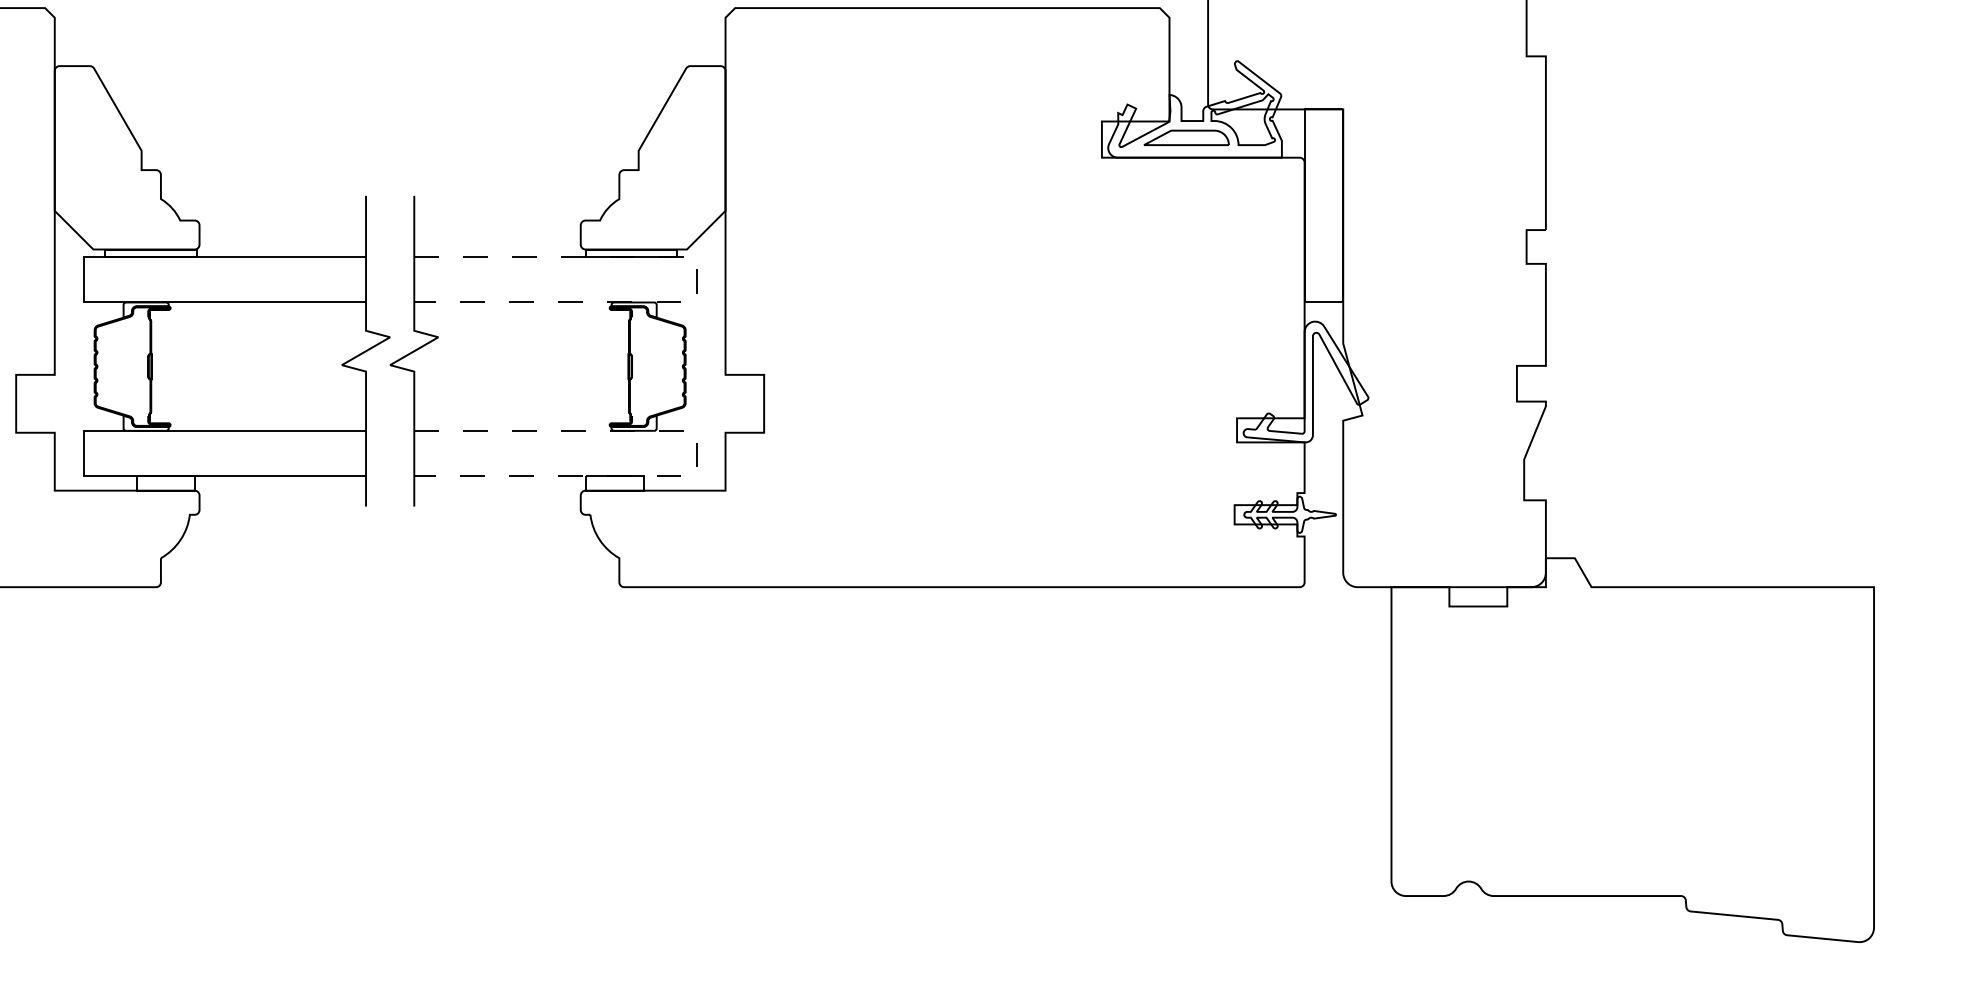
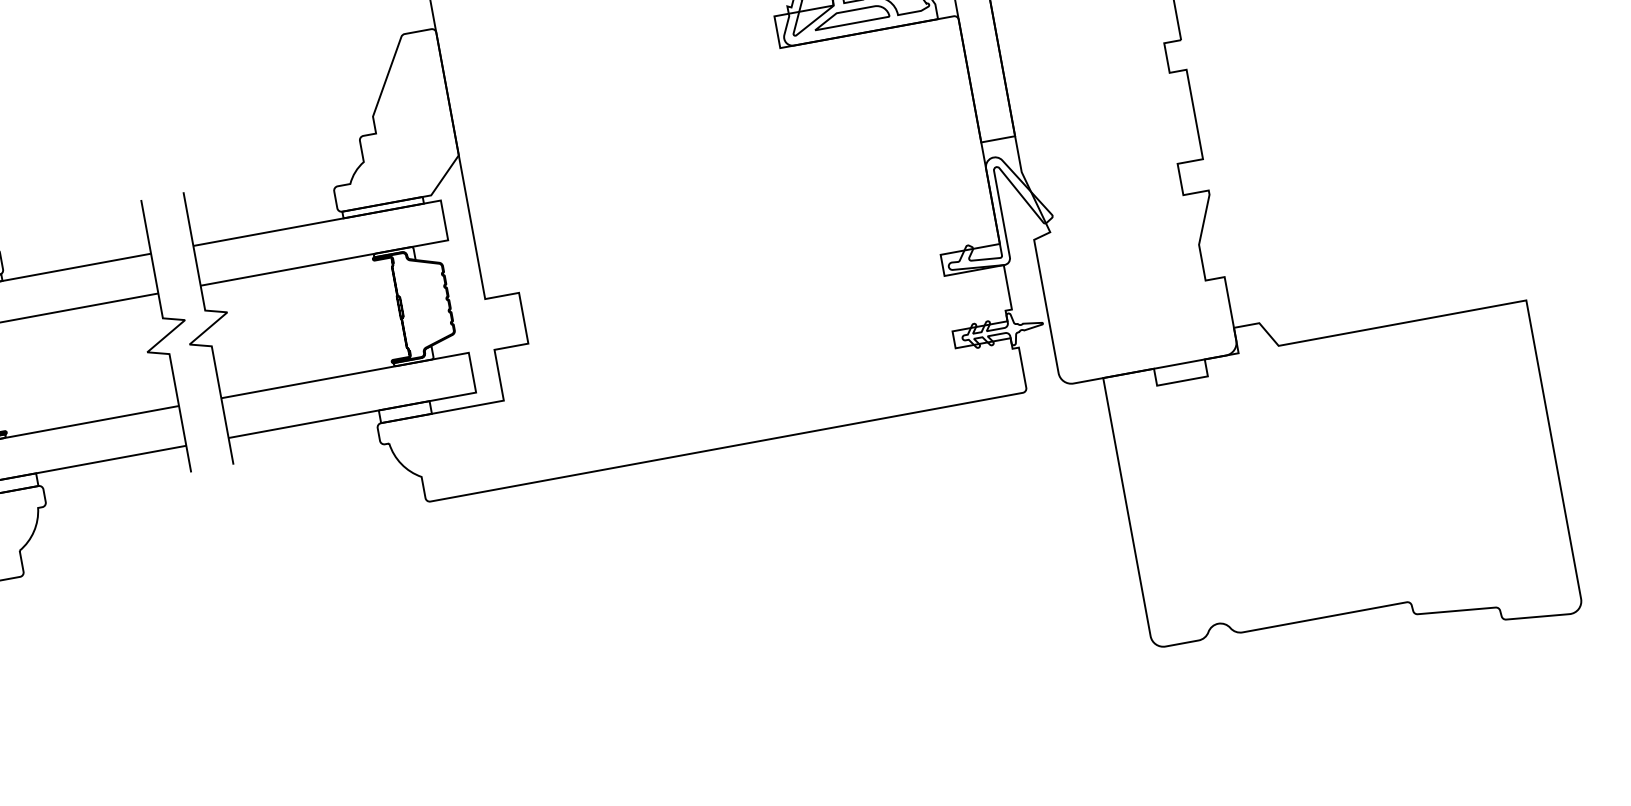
line: (696, 279) -> (444, 220), dashed -> solid
line: (696, 453) -> (472, 372), dashed -> solid

